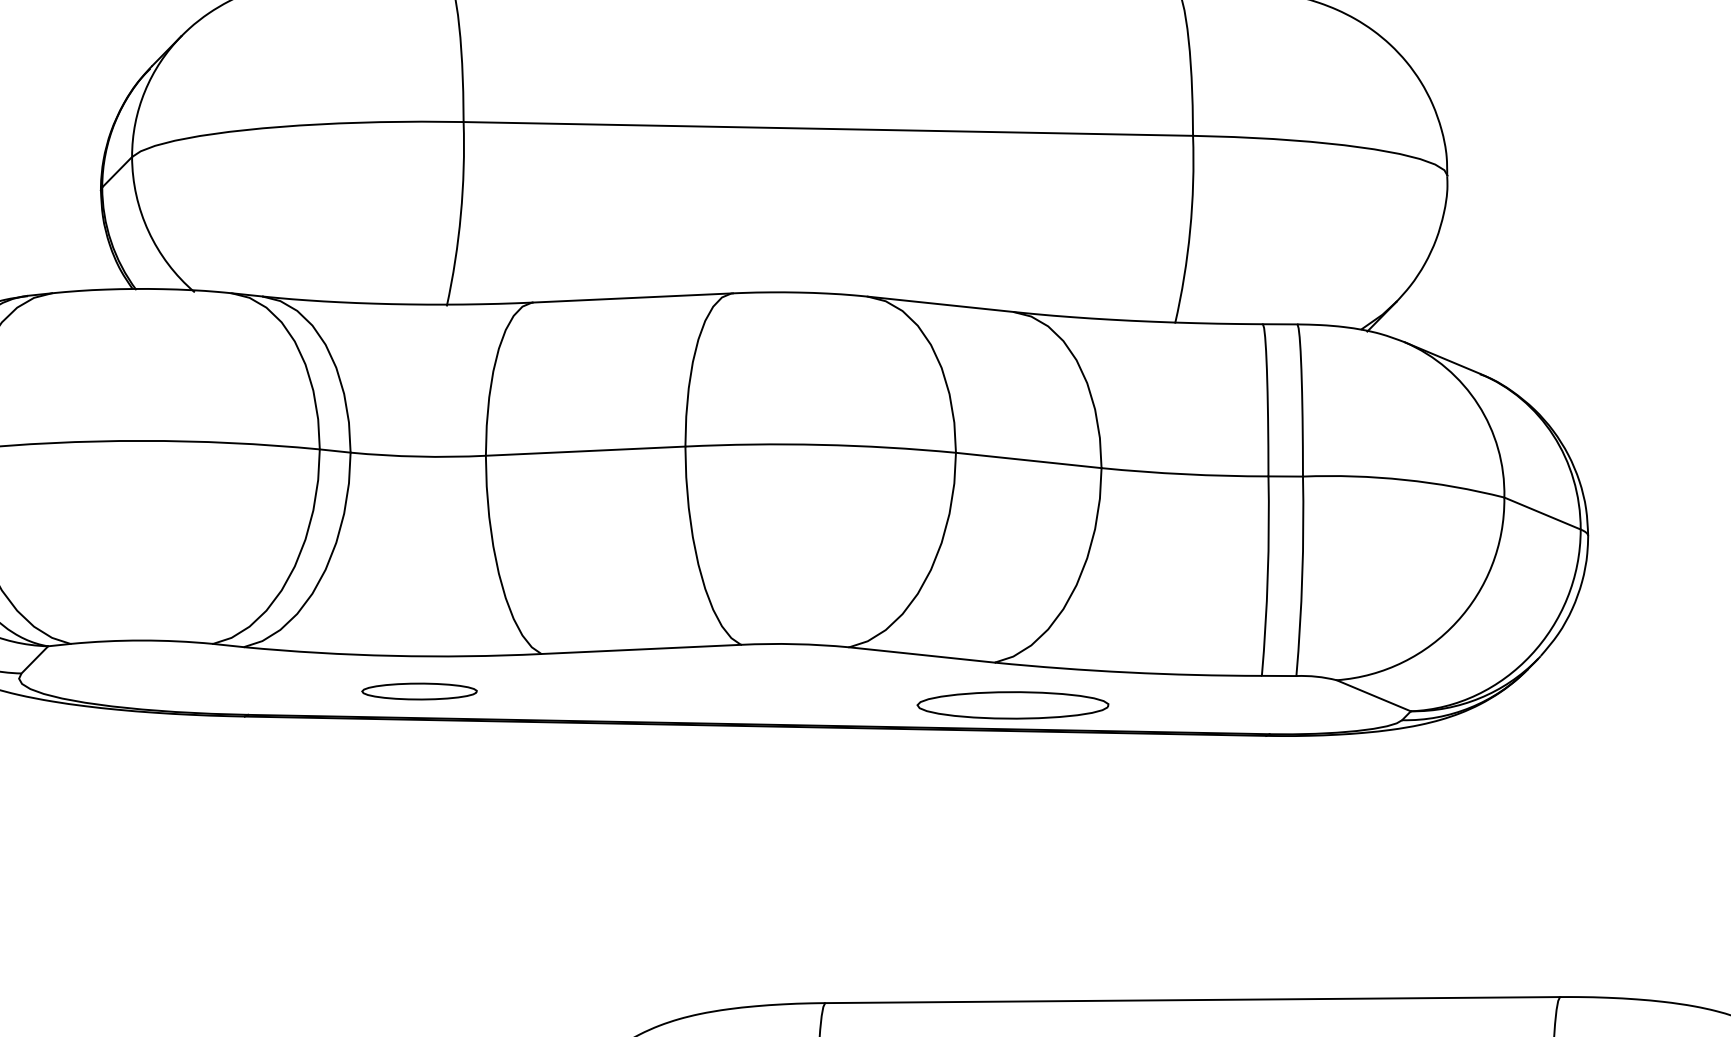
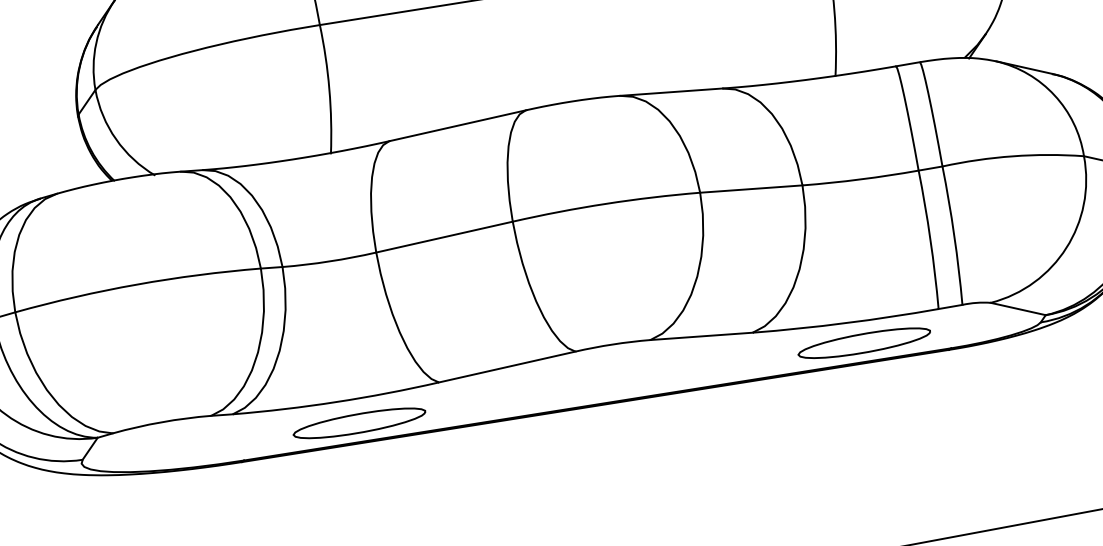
part: (419, 691) -> (359, 423), size x1.67
part: (1012, 705) -> (864, 343), moved

